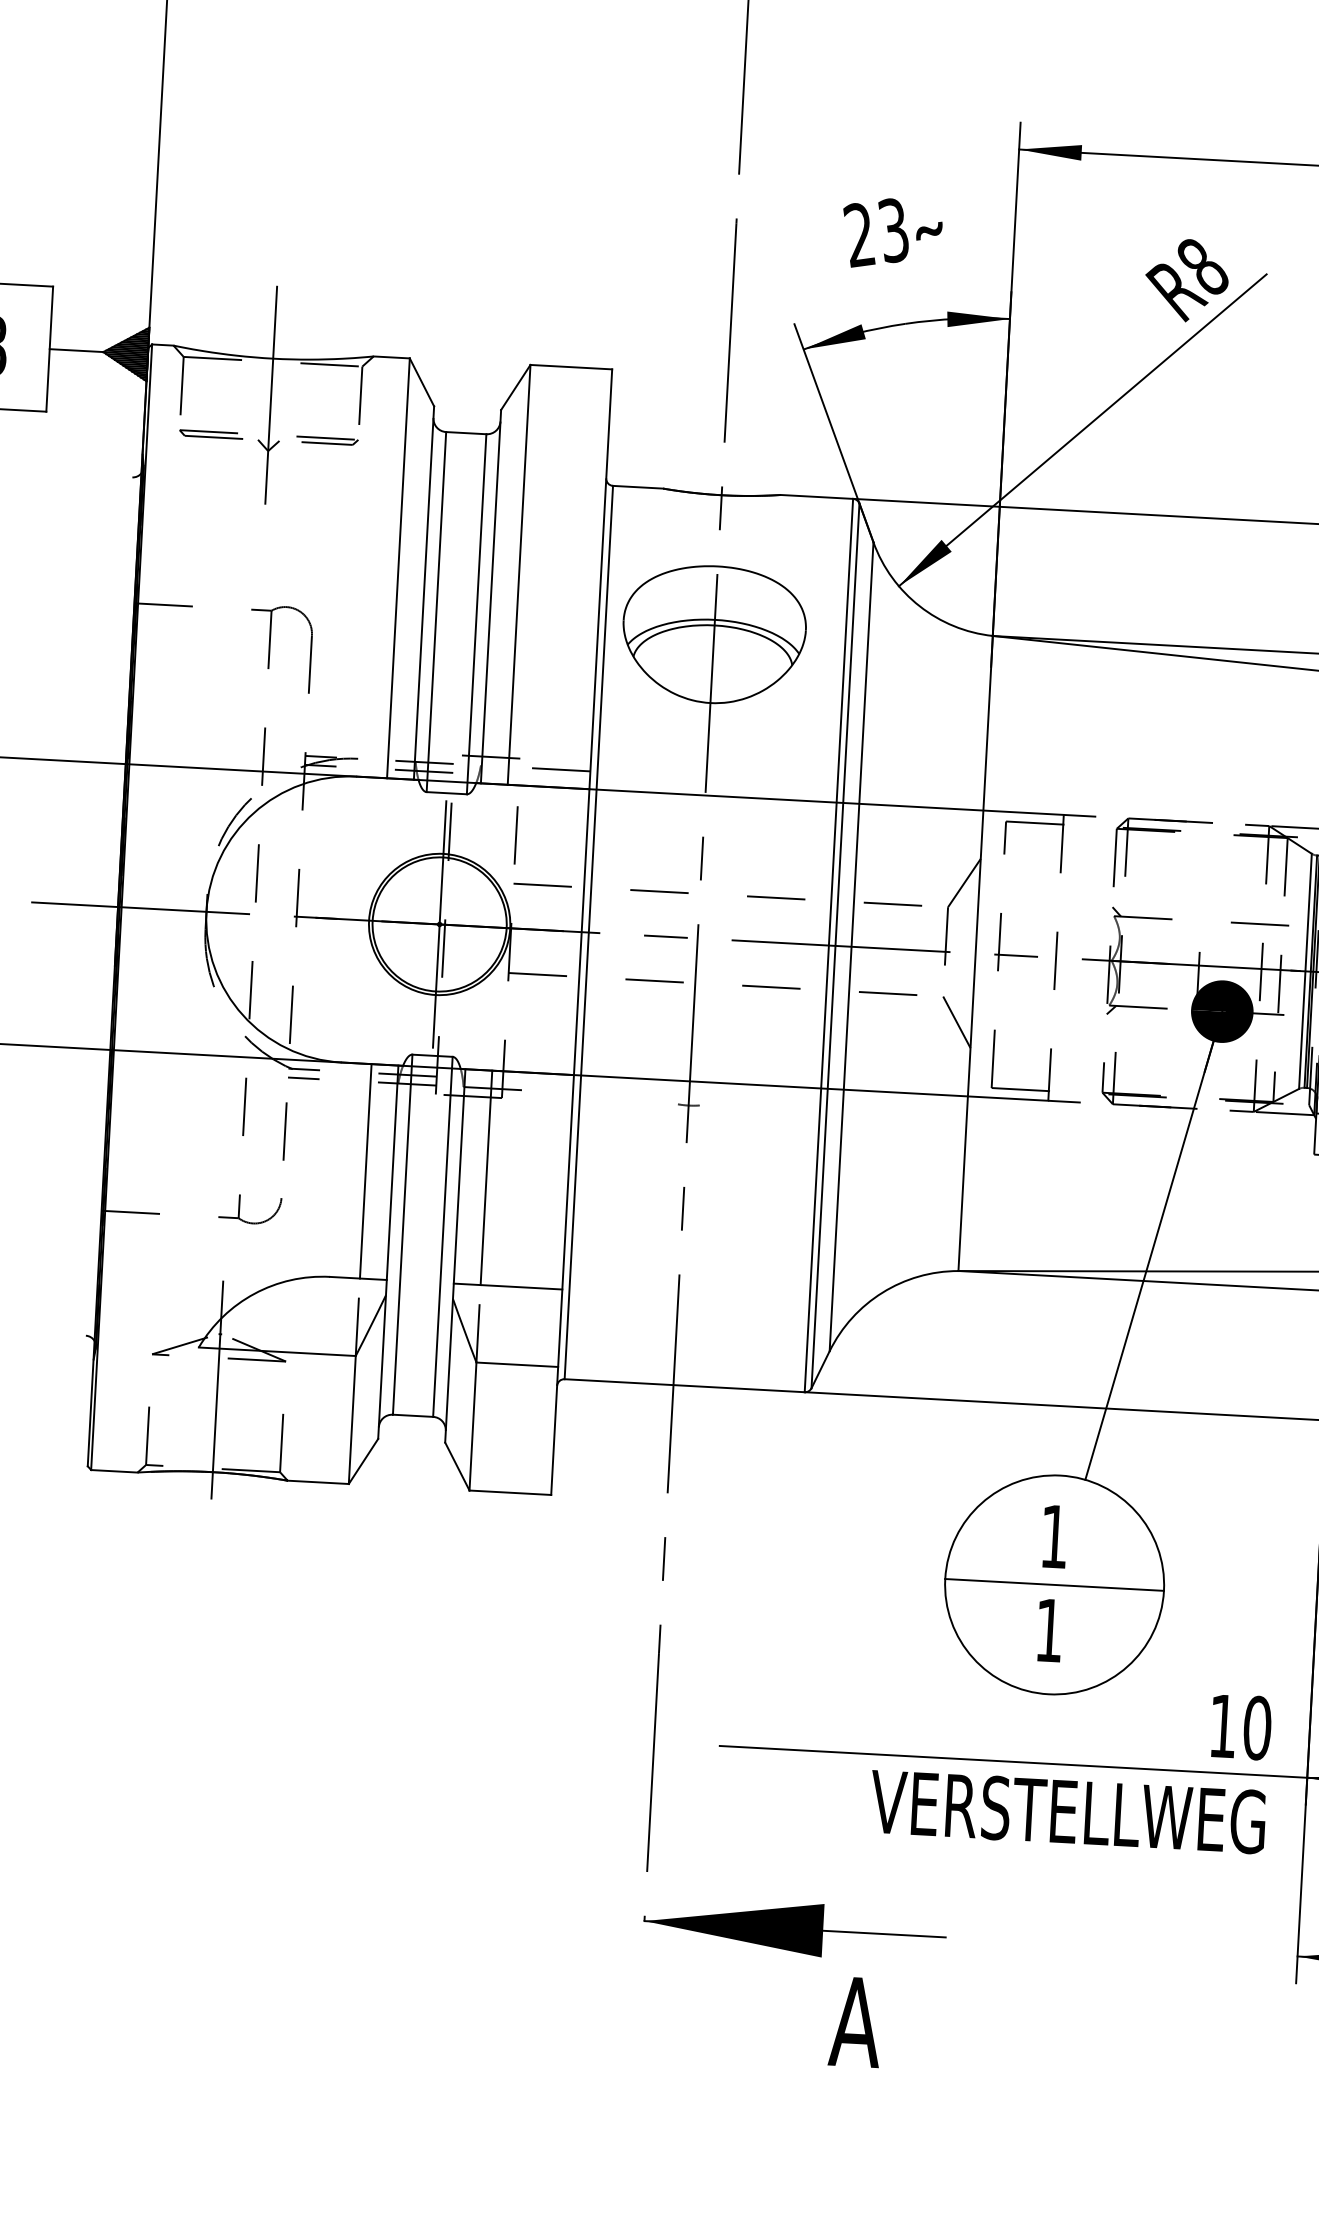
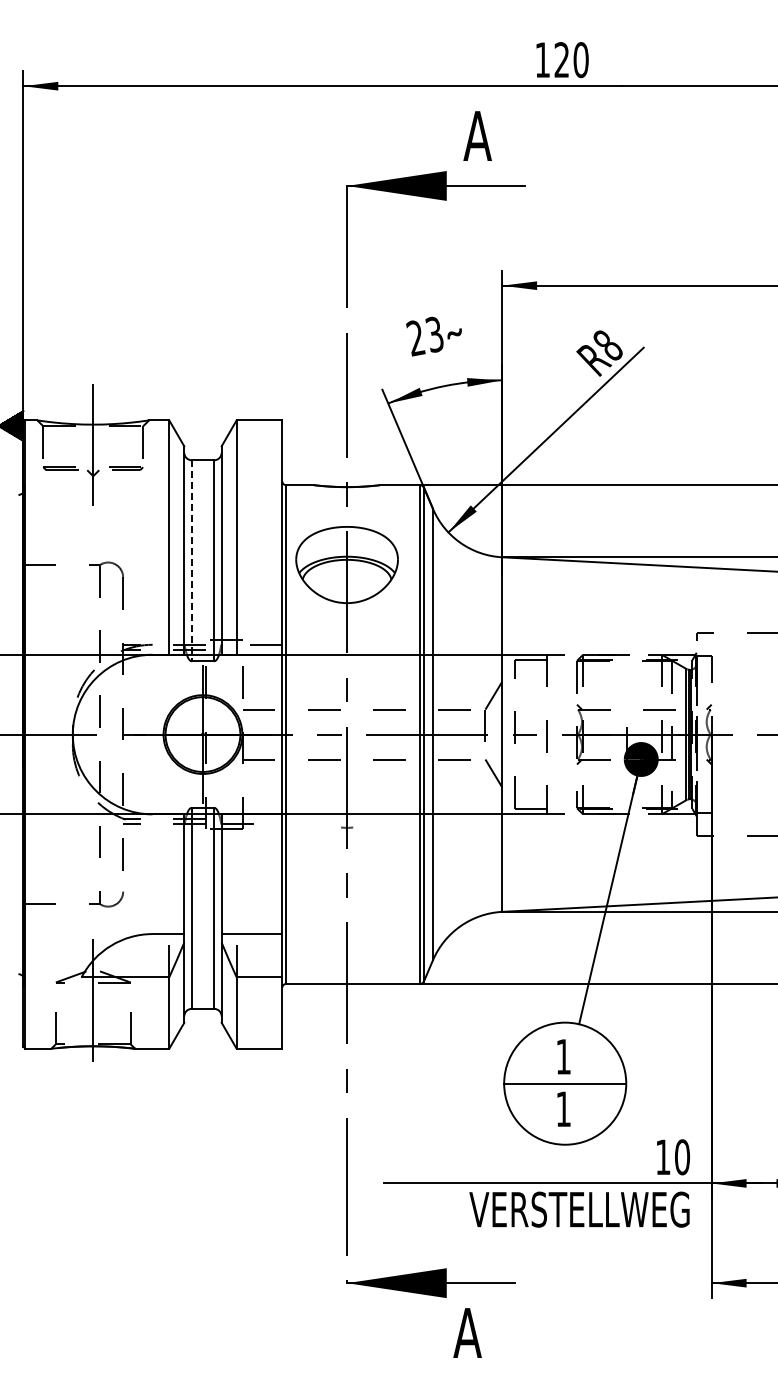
line: (435, 611) -> (191, 560), solid -> dashed
line: (366, 1171) -> (169, 874), removed
line: (486, 1178) -> (236, 874), removed

